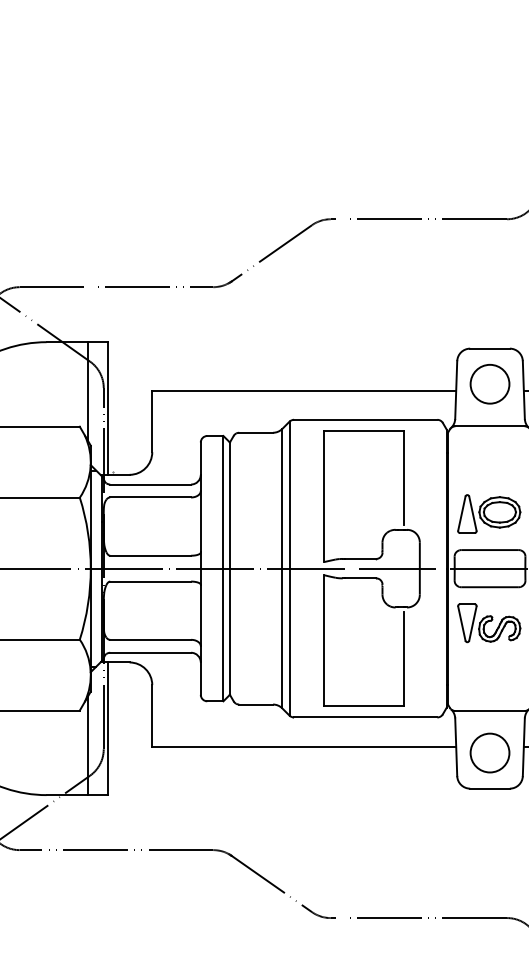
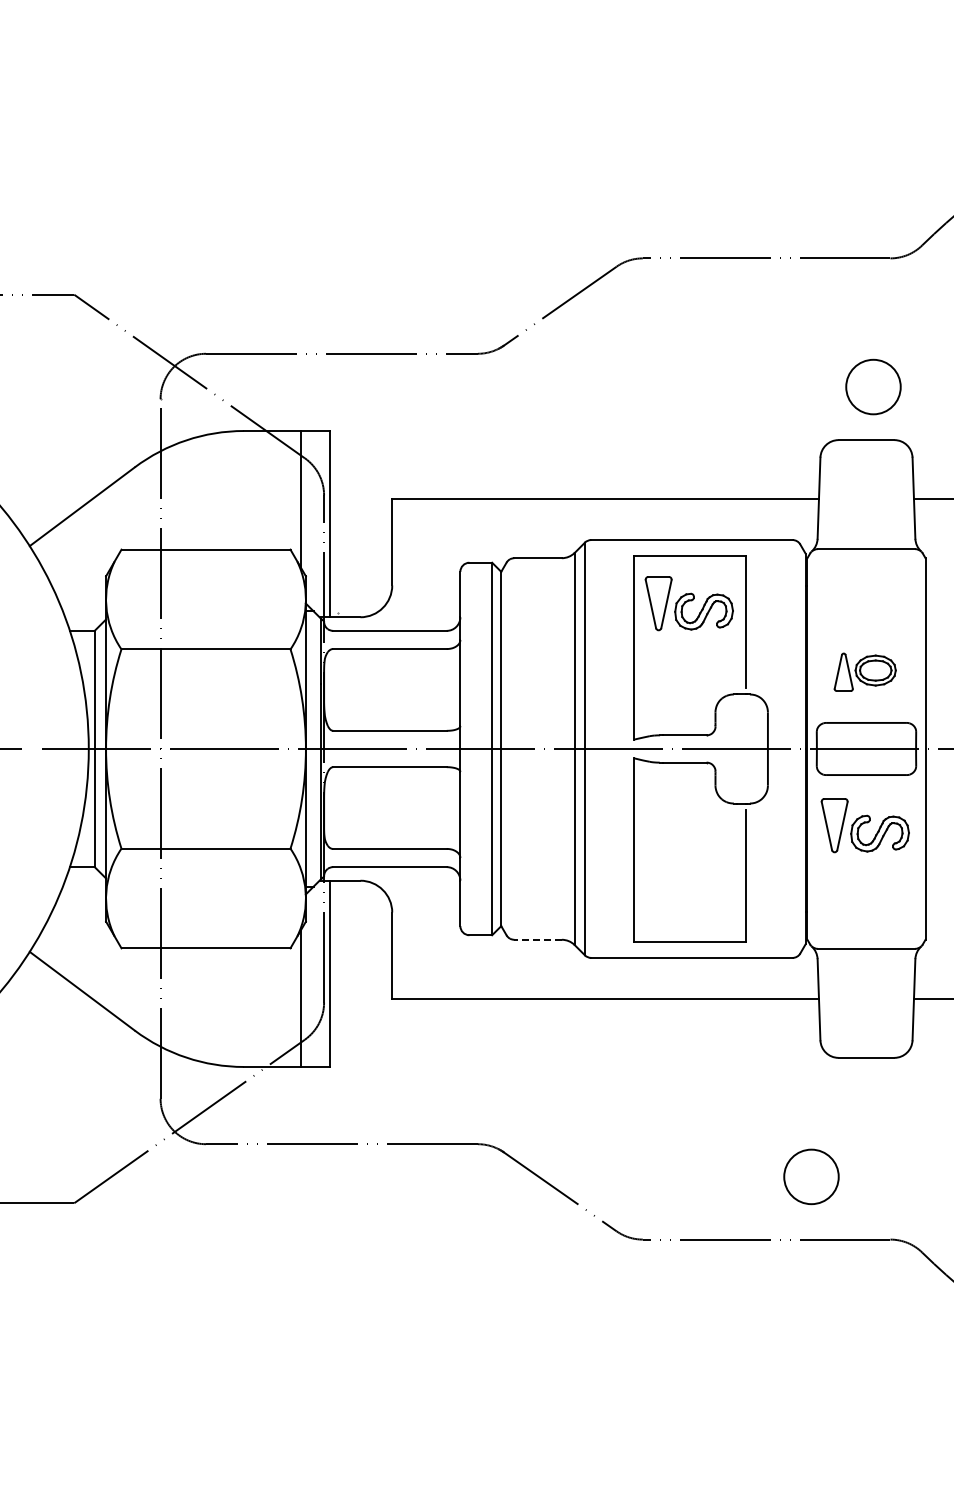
circle: (490, 383) -> (873, 386), moved
part: (363, 465) -> (688, 603), added
part: (488, 513) -> (864, 671), size x0.7
line: (256, 704) -> (538, 939), solid -> dashed
circle: (490, 752) -> (811, 1176), moved

